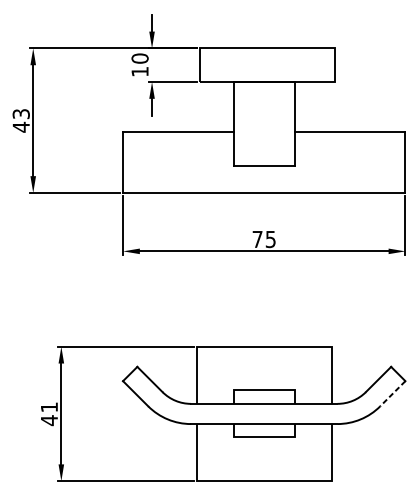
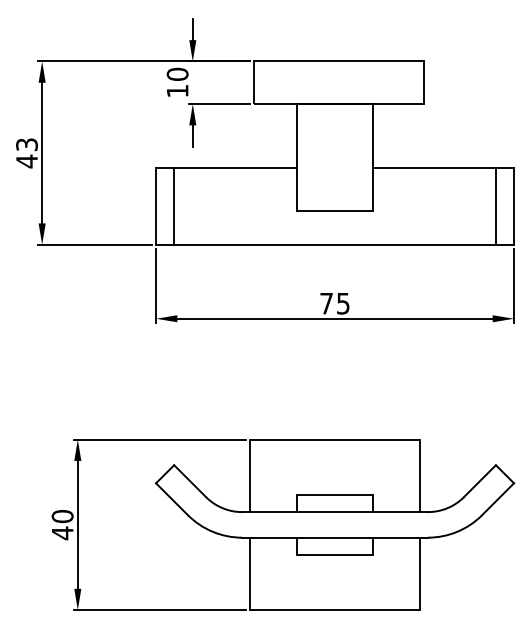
line: (137, 162) -> (174, 206), added
line: (390, 162) -> (495, 206), added
line: (393, 393) -> (498, 499), dashed -> solid
text: (49, 407) -> (62, 516), 41 -> 40

